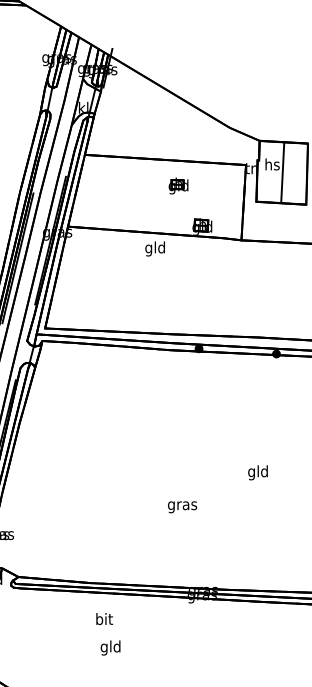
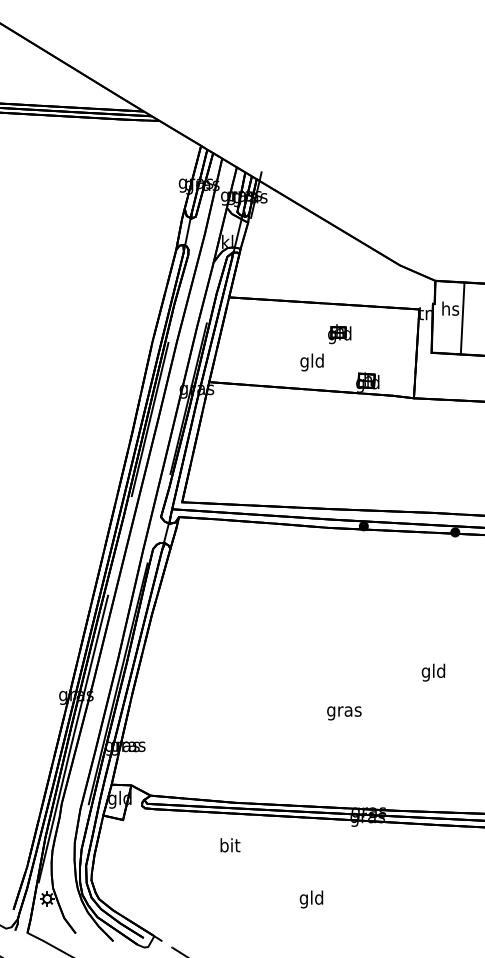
text: (154, 248) -> (311, 362), moved
text: (104, 619) -> (230, 845), moved
text: (110, 648) -> (311, 899), moved

